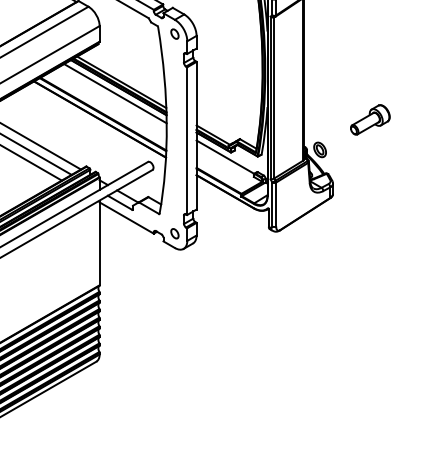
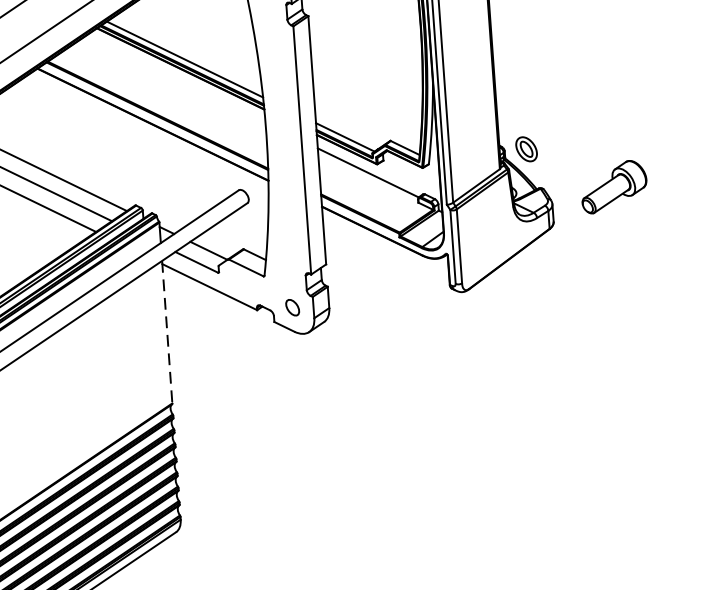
line: (115, 93) -> (175, 79), removed
part: (370, 119) -> (614, 186), moved
line: (99, 243) -> (167, 333), solid -> dashed

